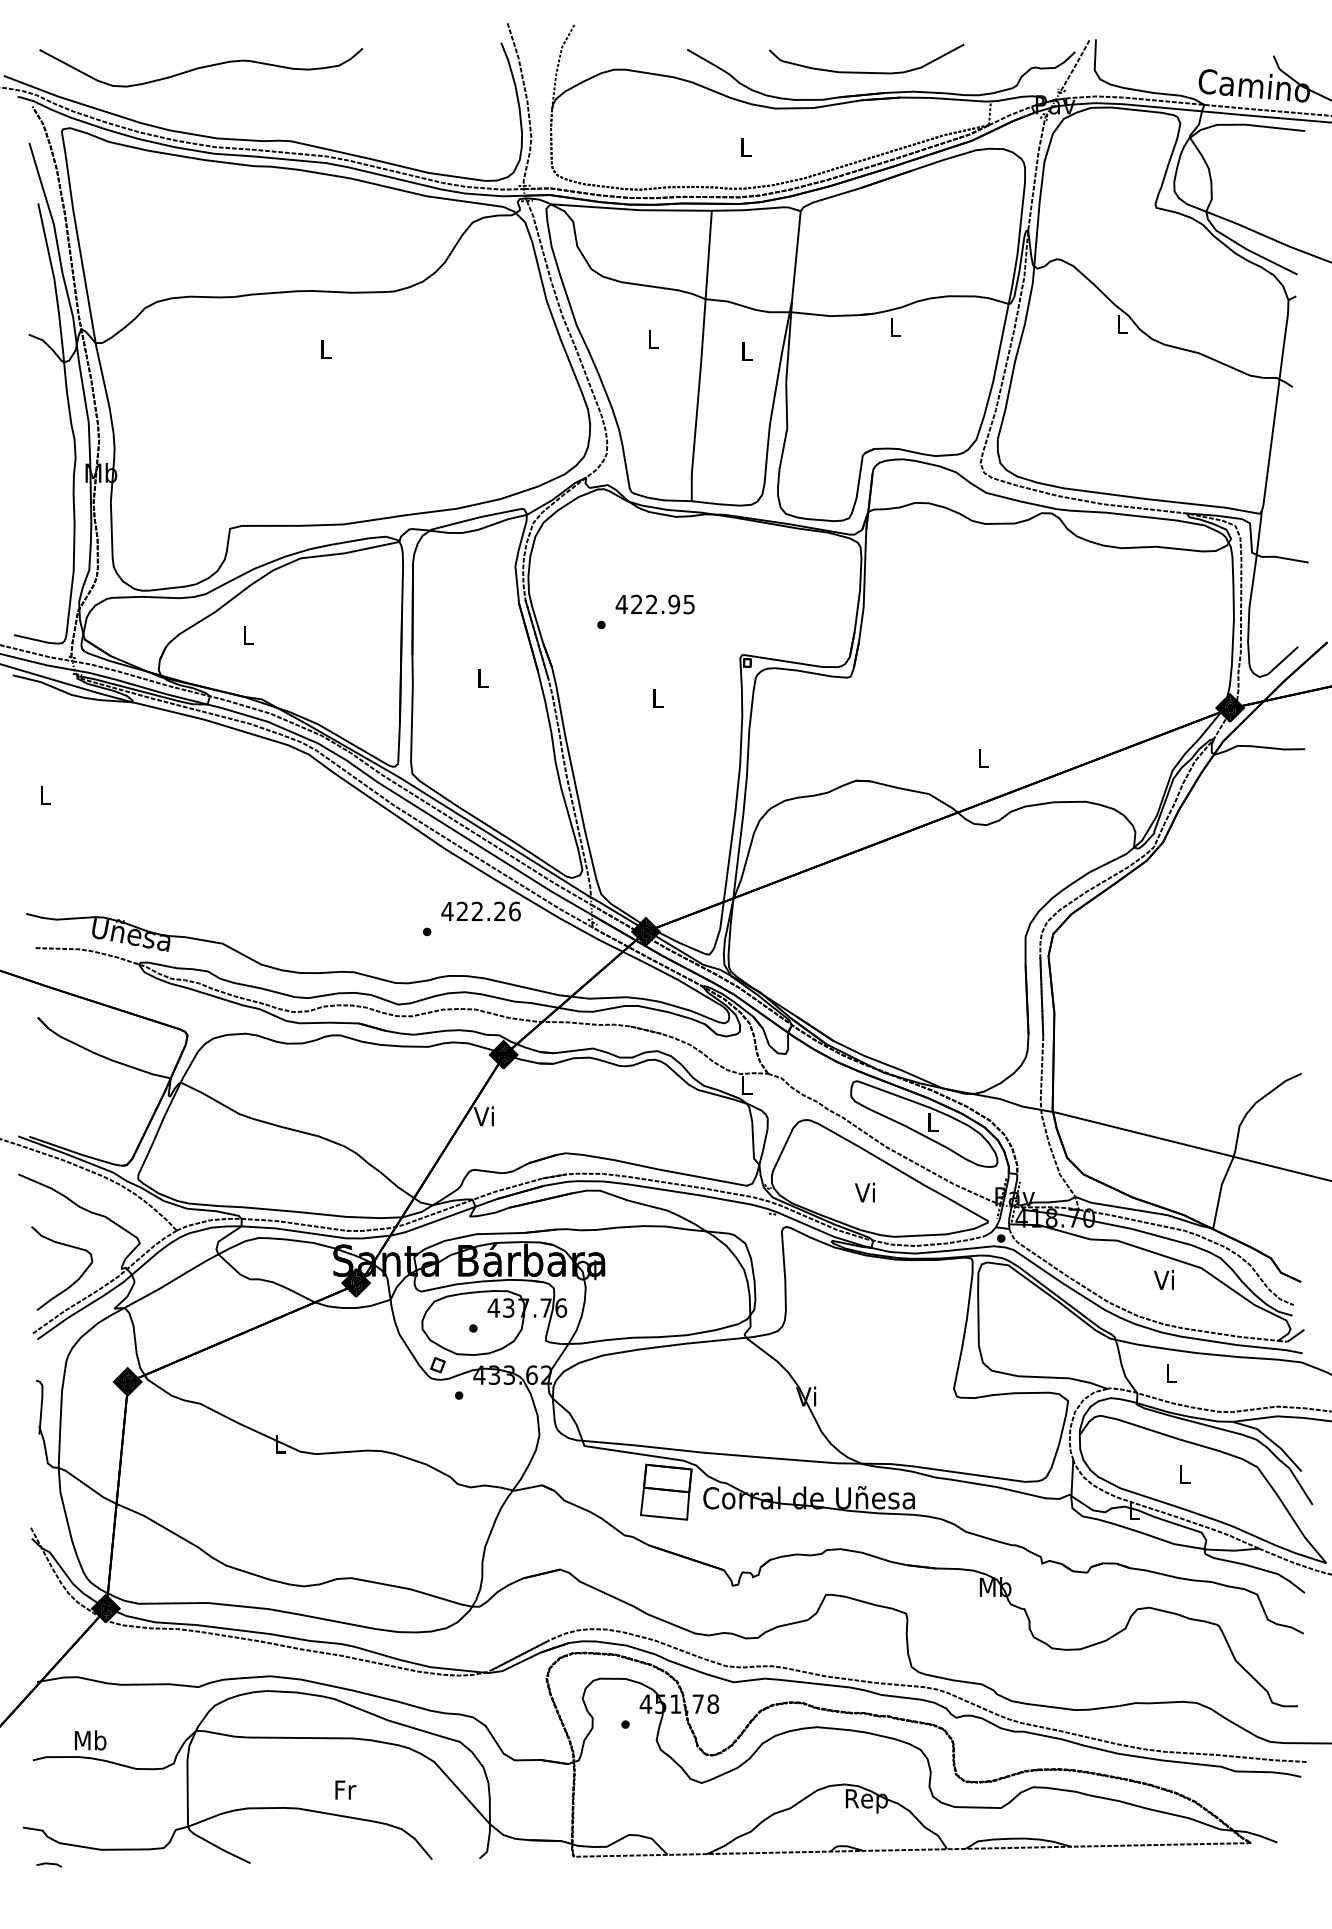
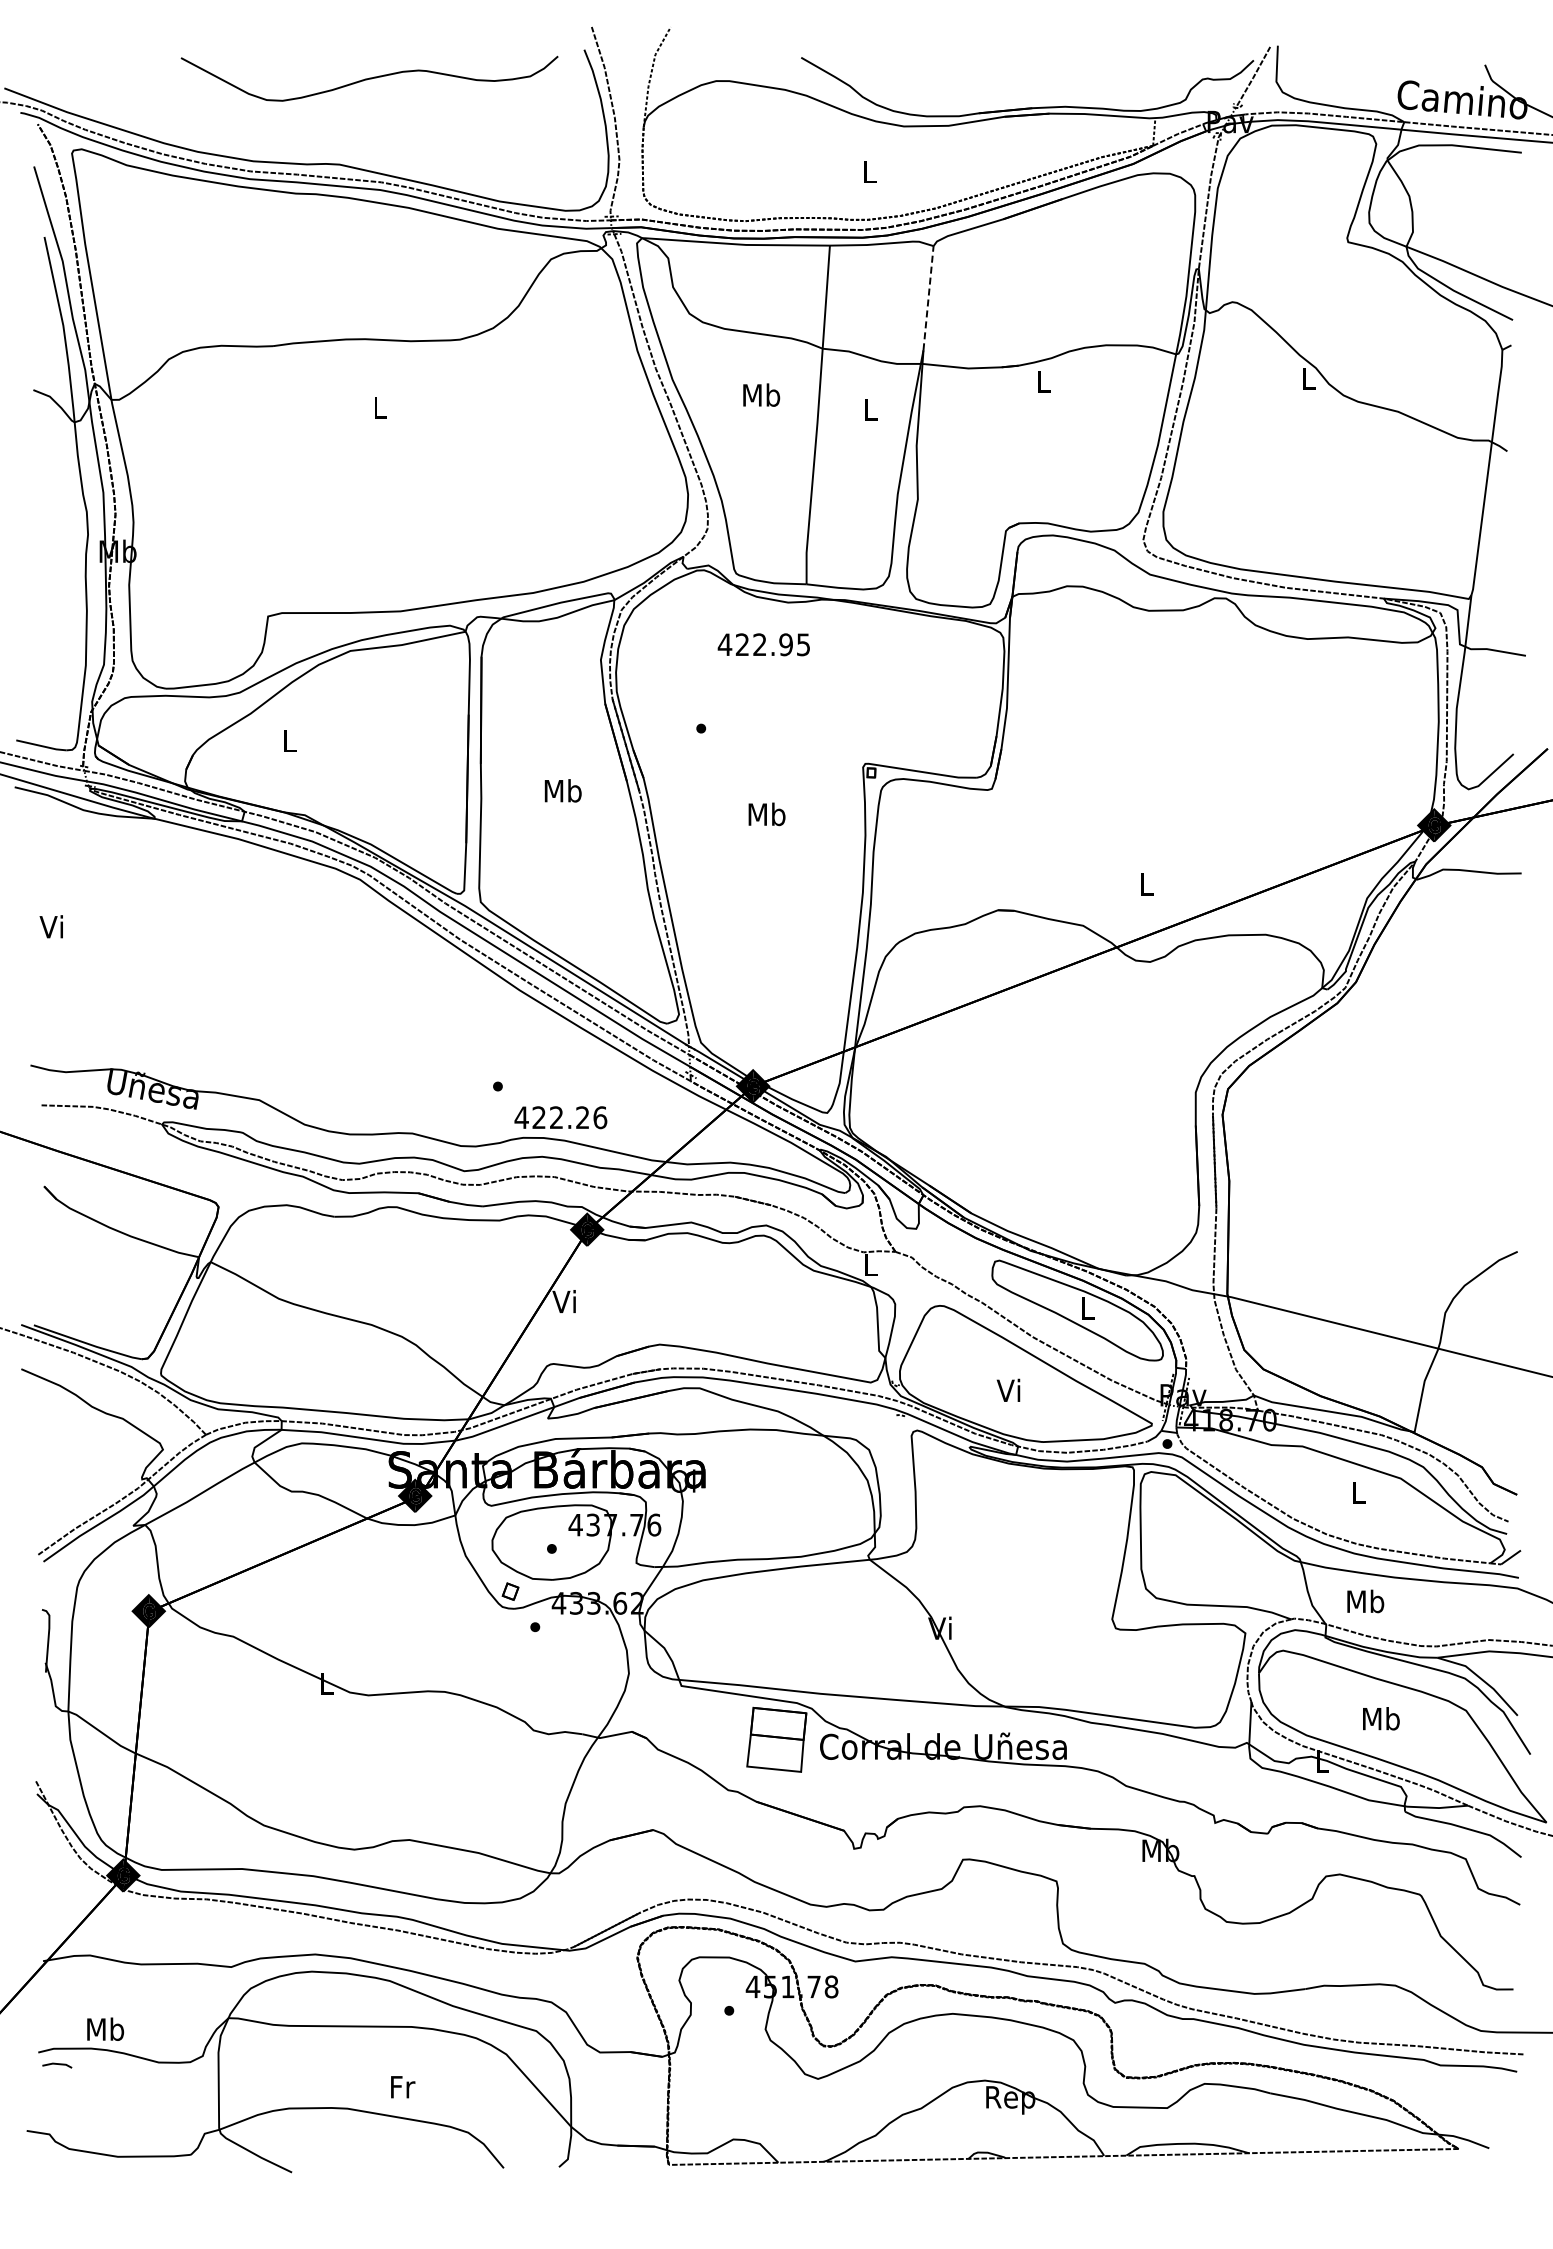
curve: (201, 67) -> (369, 78), moved
curve: (865, 71) -> (1009, 83), removed
line: (796, 255) -> (928, 297), solid -> dashed
text: (653, 338) -> (761, 394), L -> Mb
text: (654, 604) -> (763, 644), moved
text: (482, 678) -> (562, 790), L -> Mb
text: (657, 698) -> (766, 814), L -> Mb
text: (43, 794) -> (50, 926), L -> Vi
text: (480, 911) -> (560, 1117), moved
text: (1163, 1279) -> (1356, 1491), Vi -> L
curve: (75, 1280) -> (87, 1493), removed
text: (1171, 1373) -> (1365, 1601), L -> Mb
text: (1184, 1473) -> (1381, 1718), L -> Mb
line: (49, 1864) -> (57, 2064), moved

